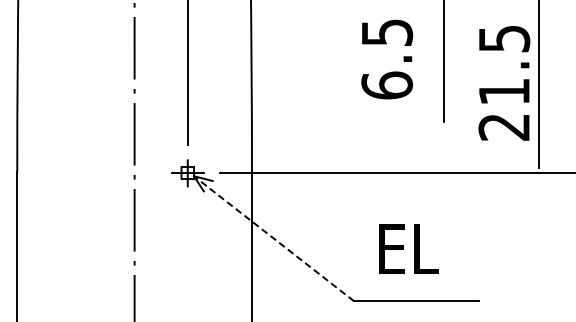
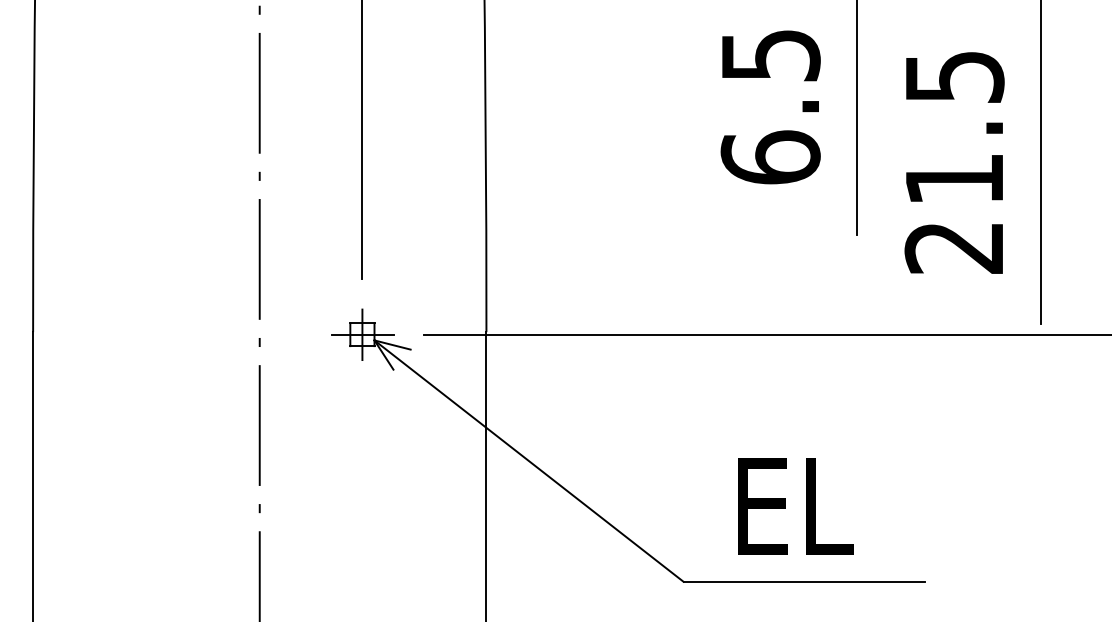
text: (387, 59) -> (771, 107), moved
text: (504, 83) -> (954, 163), moved
line: (274, 238) -> (529, 460), dashed -> solid
text: (408, 248) -> (794, 505), moved

